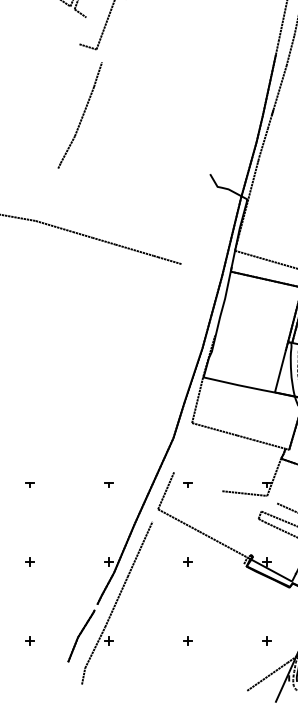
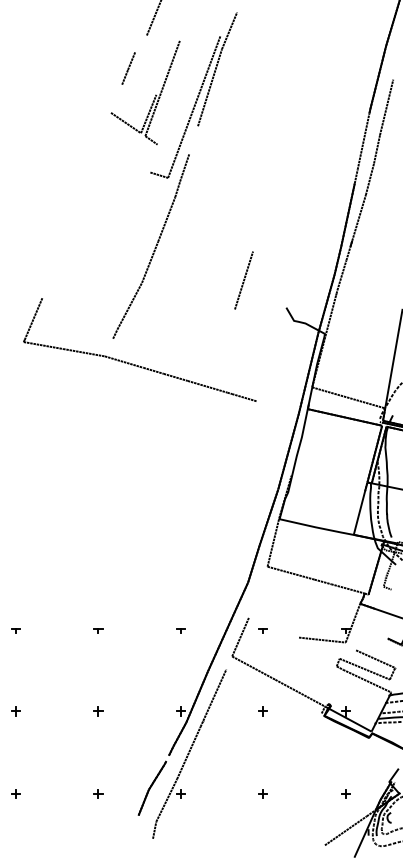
part: (79, 115) -> (150, 246), size x1.67
line: (168, 148) -> (243, 280), added

